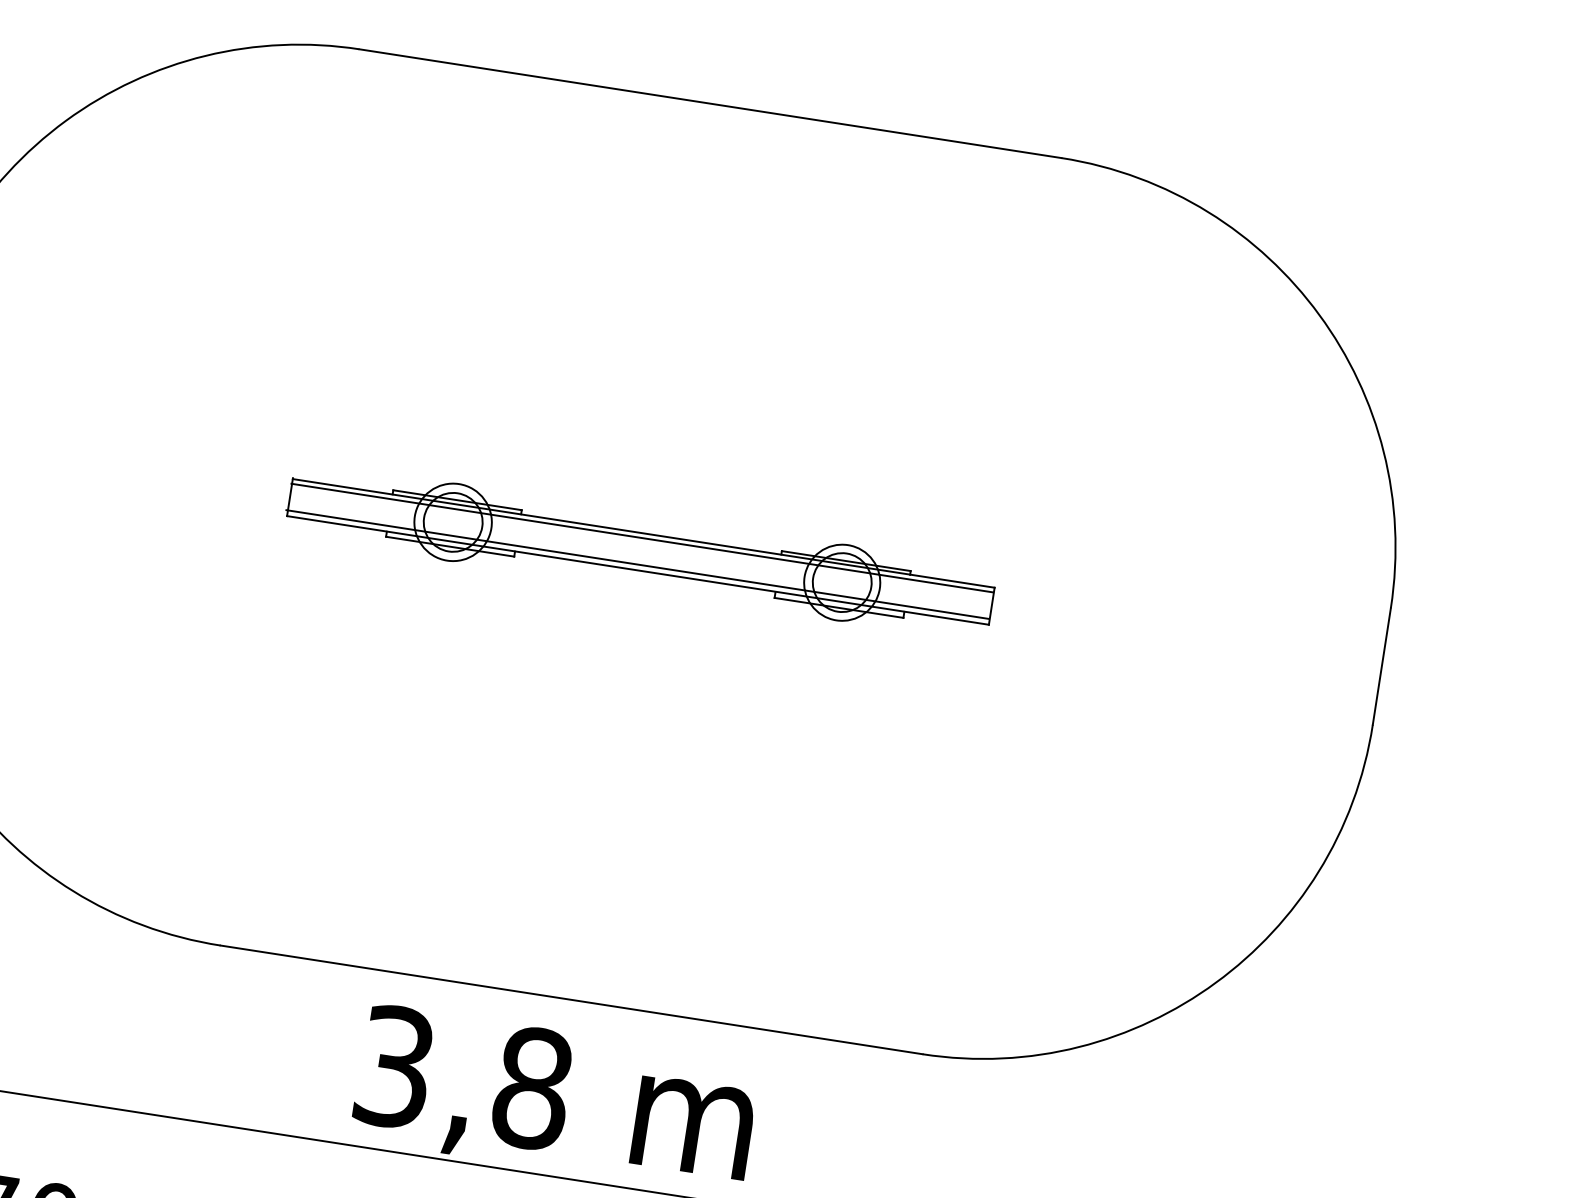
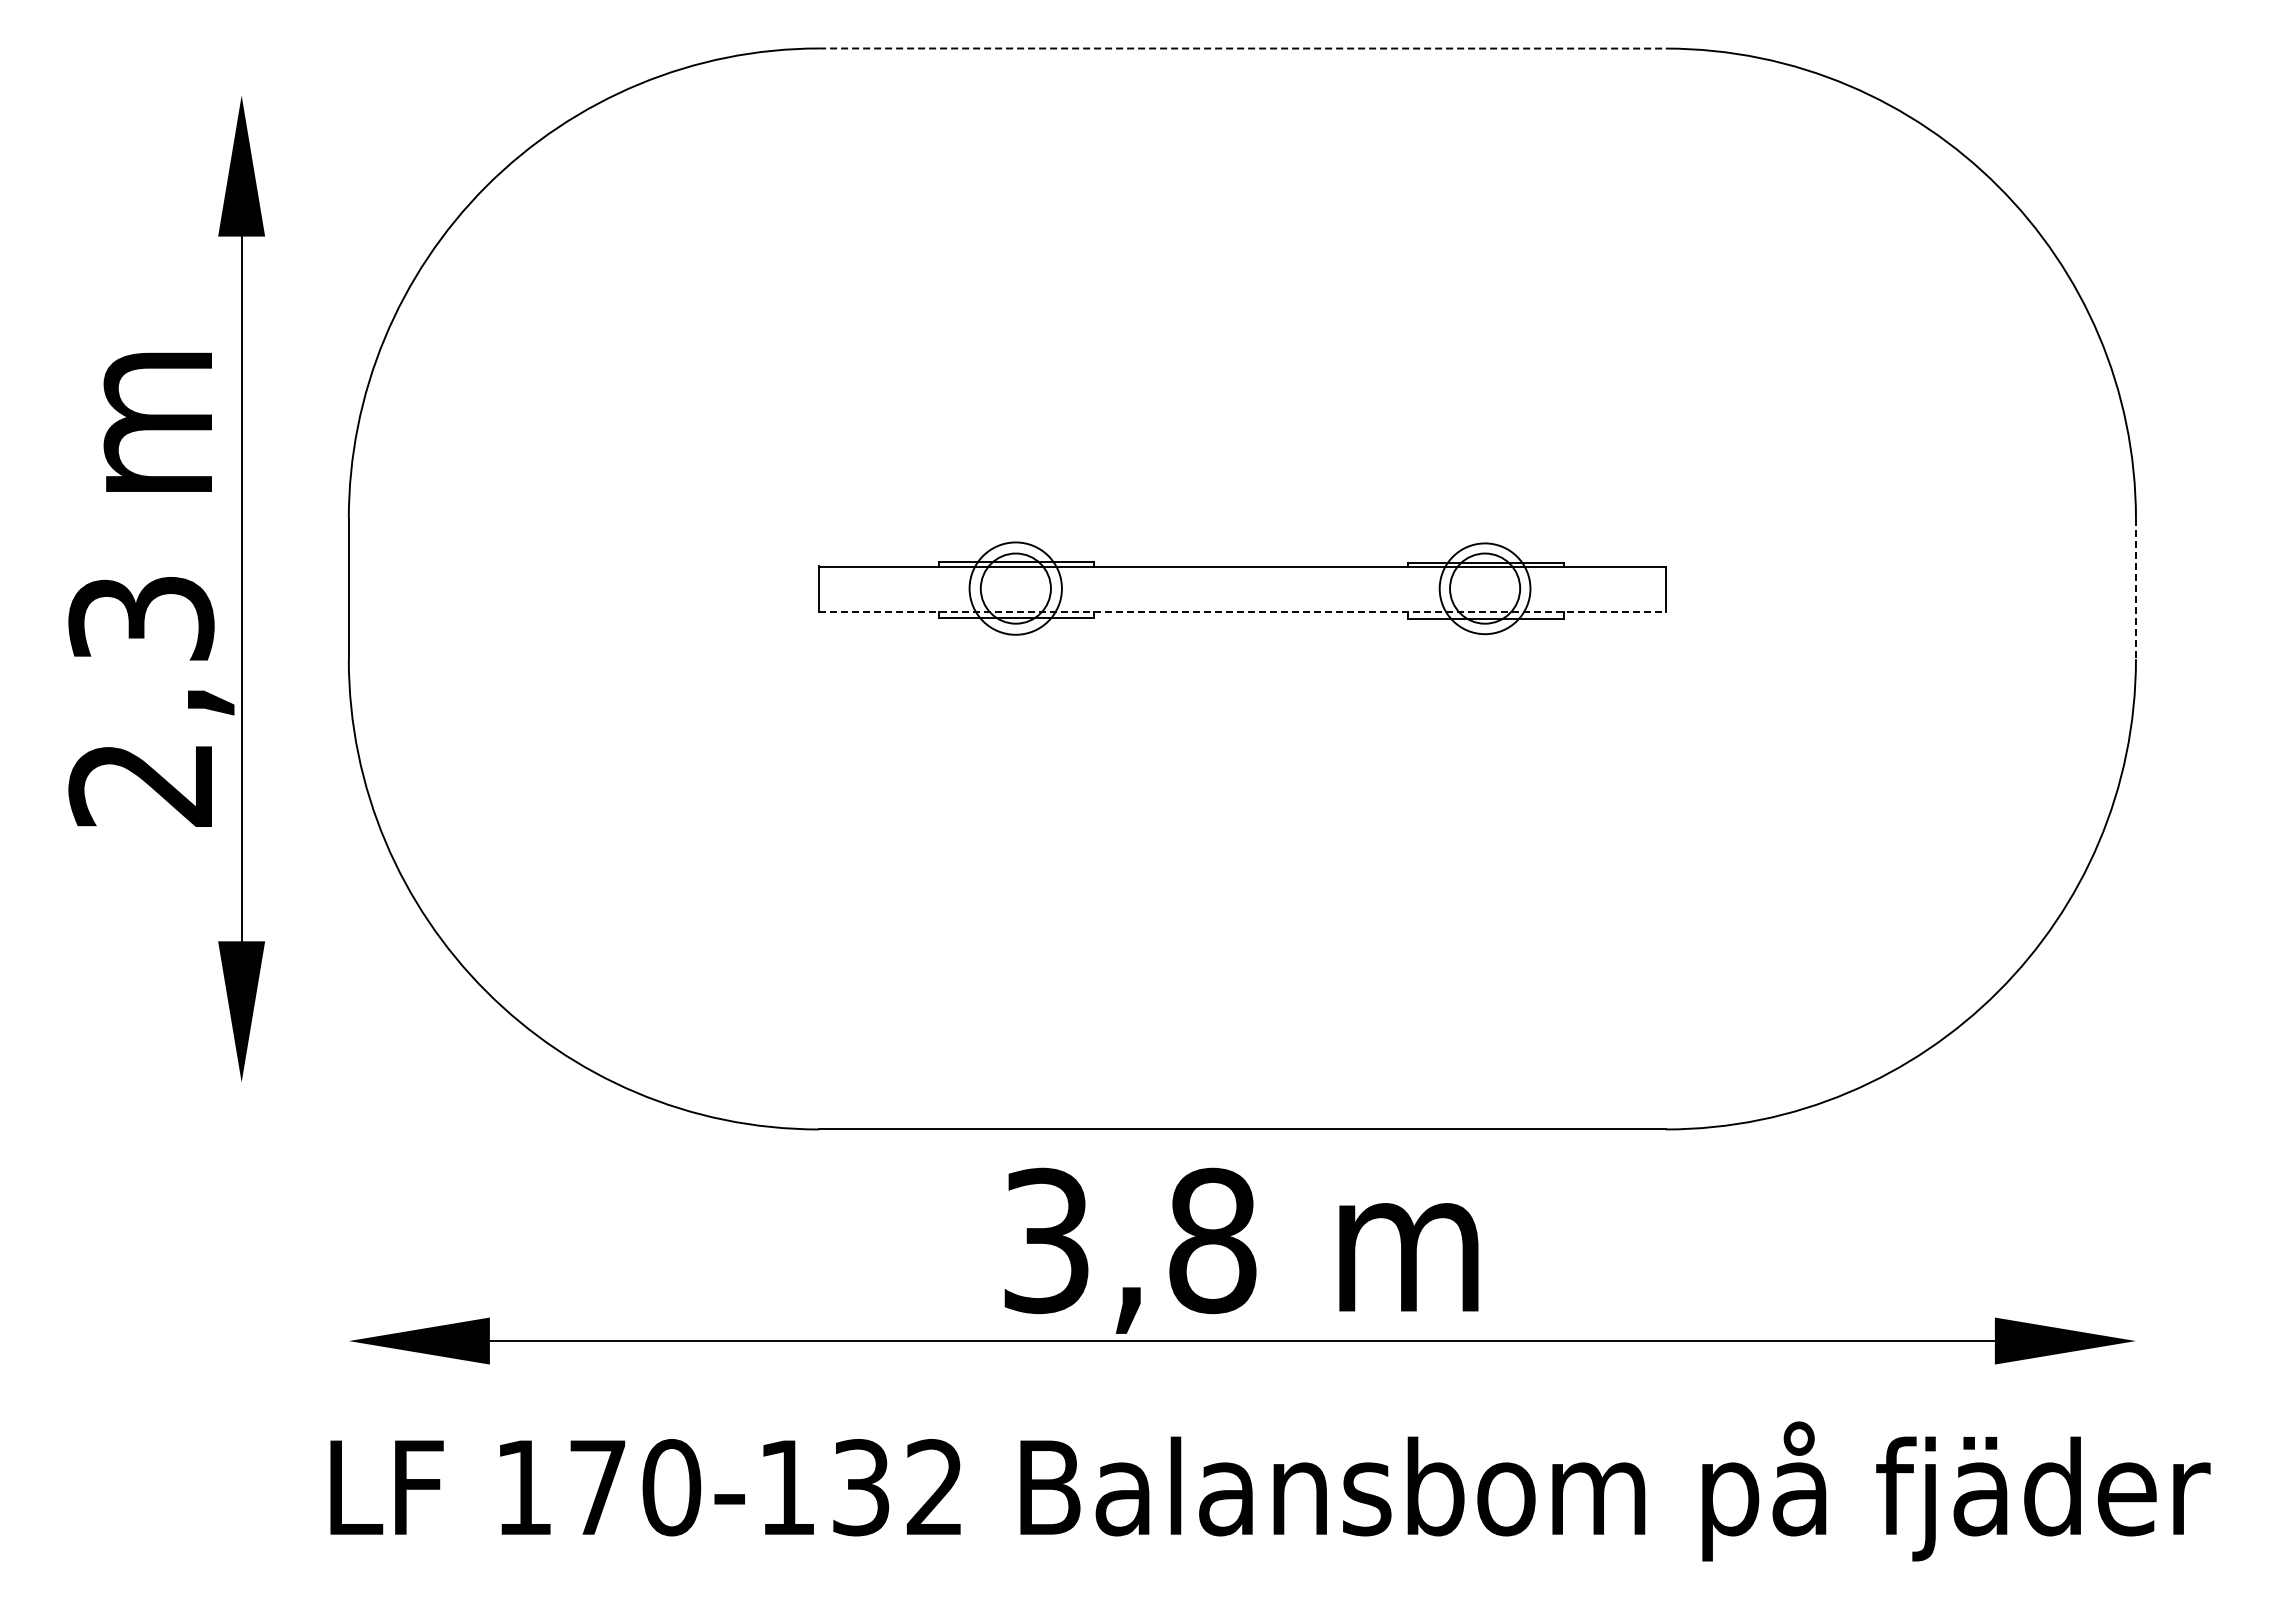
line: (710, 103) -> (1242, 48), solid -> dashed
line: (642, 537) -> (1241, 572), removed
line: (637, 564) -> (1240, 604), removed
line: (638, 570) -> (1242, 611), solid -> dashed
line: (1381, 666) -> (2135, 589), solid -> dashed

